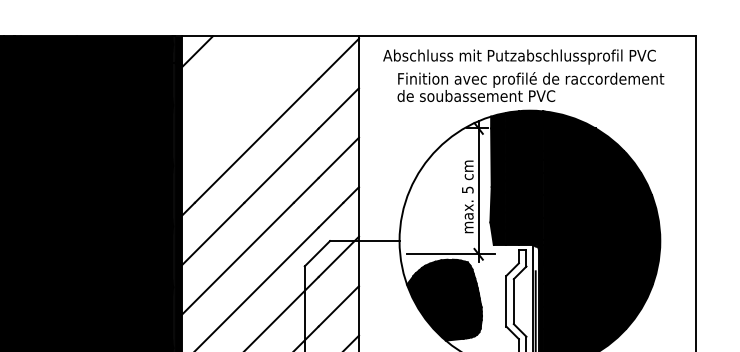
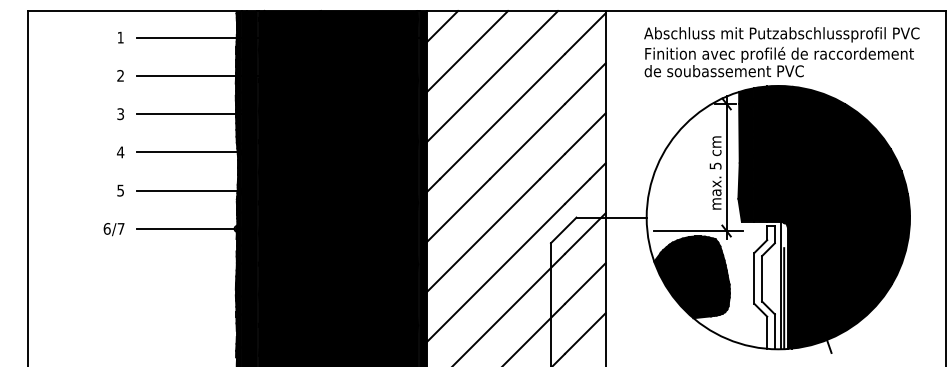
text: (519, 56) -> (781, 34), moved
line: (222, 76) -> (467, 51), added
line: (246, 101) -> (492, 76), added

